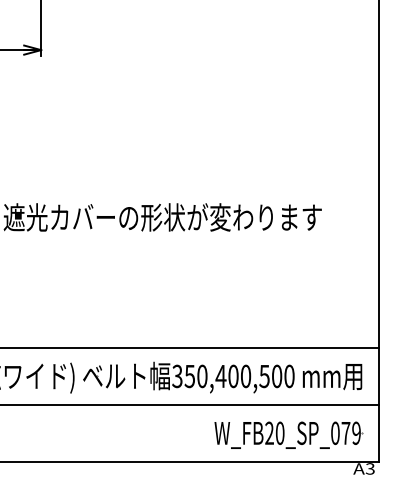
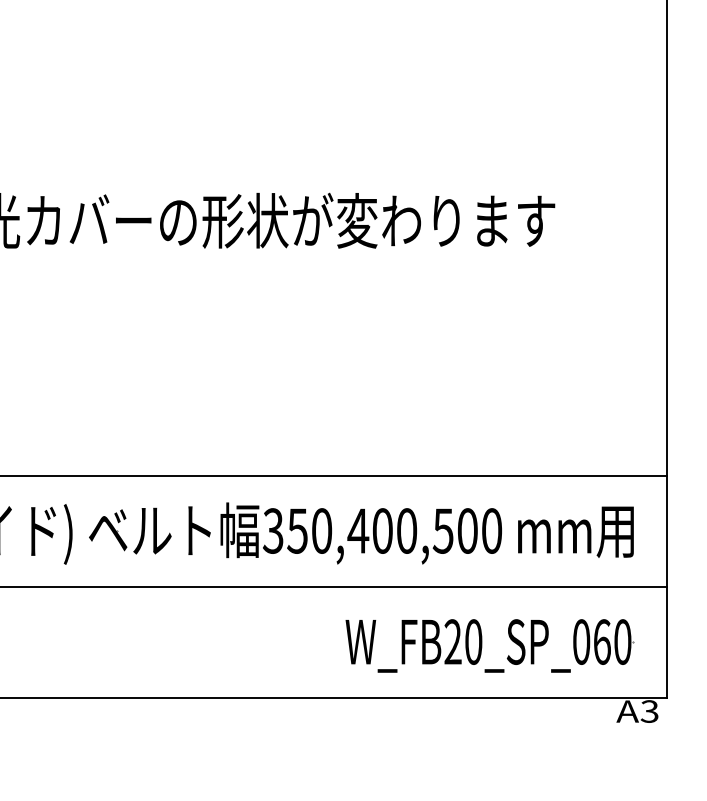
text: (350, 433) -> (611, 642), W_FB20_SP_079 -> W_FB20_SP_060

